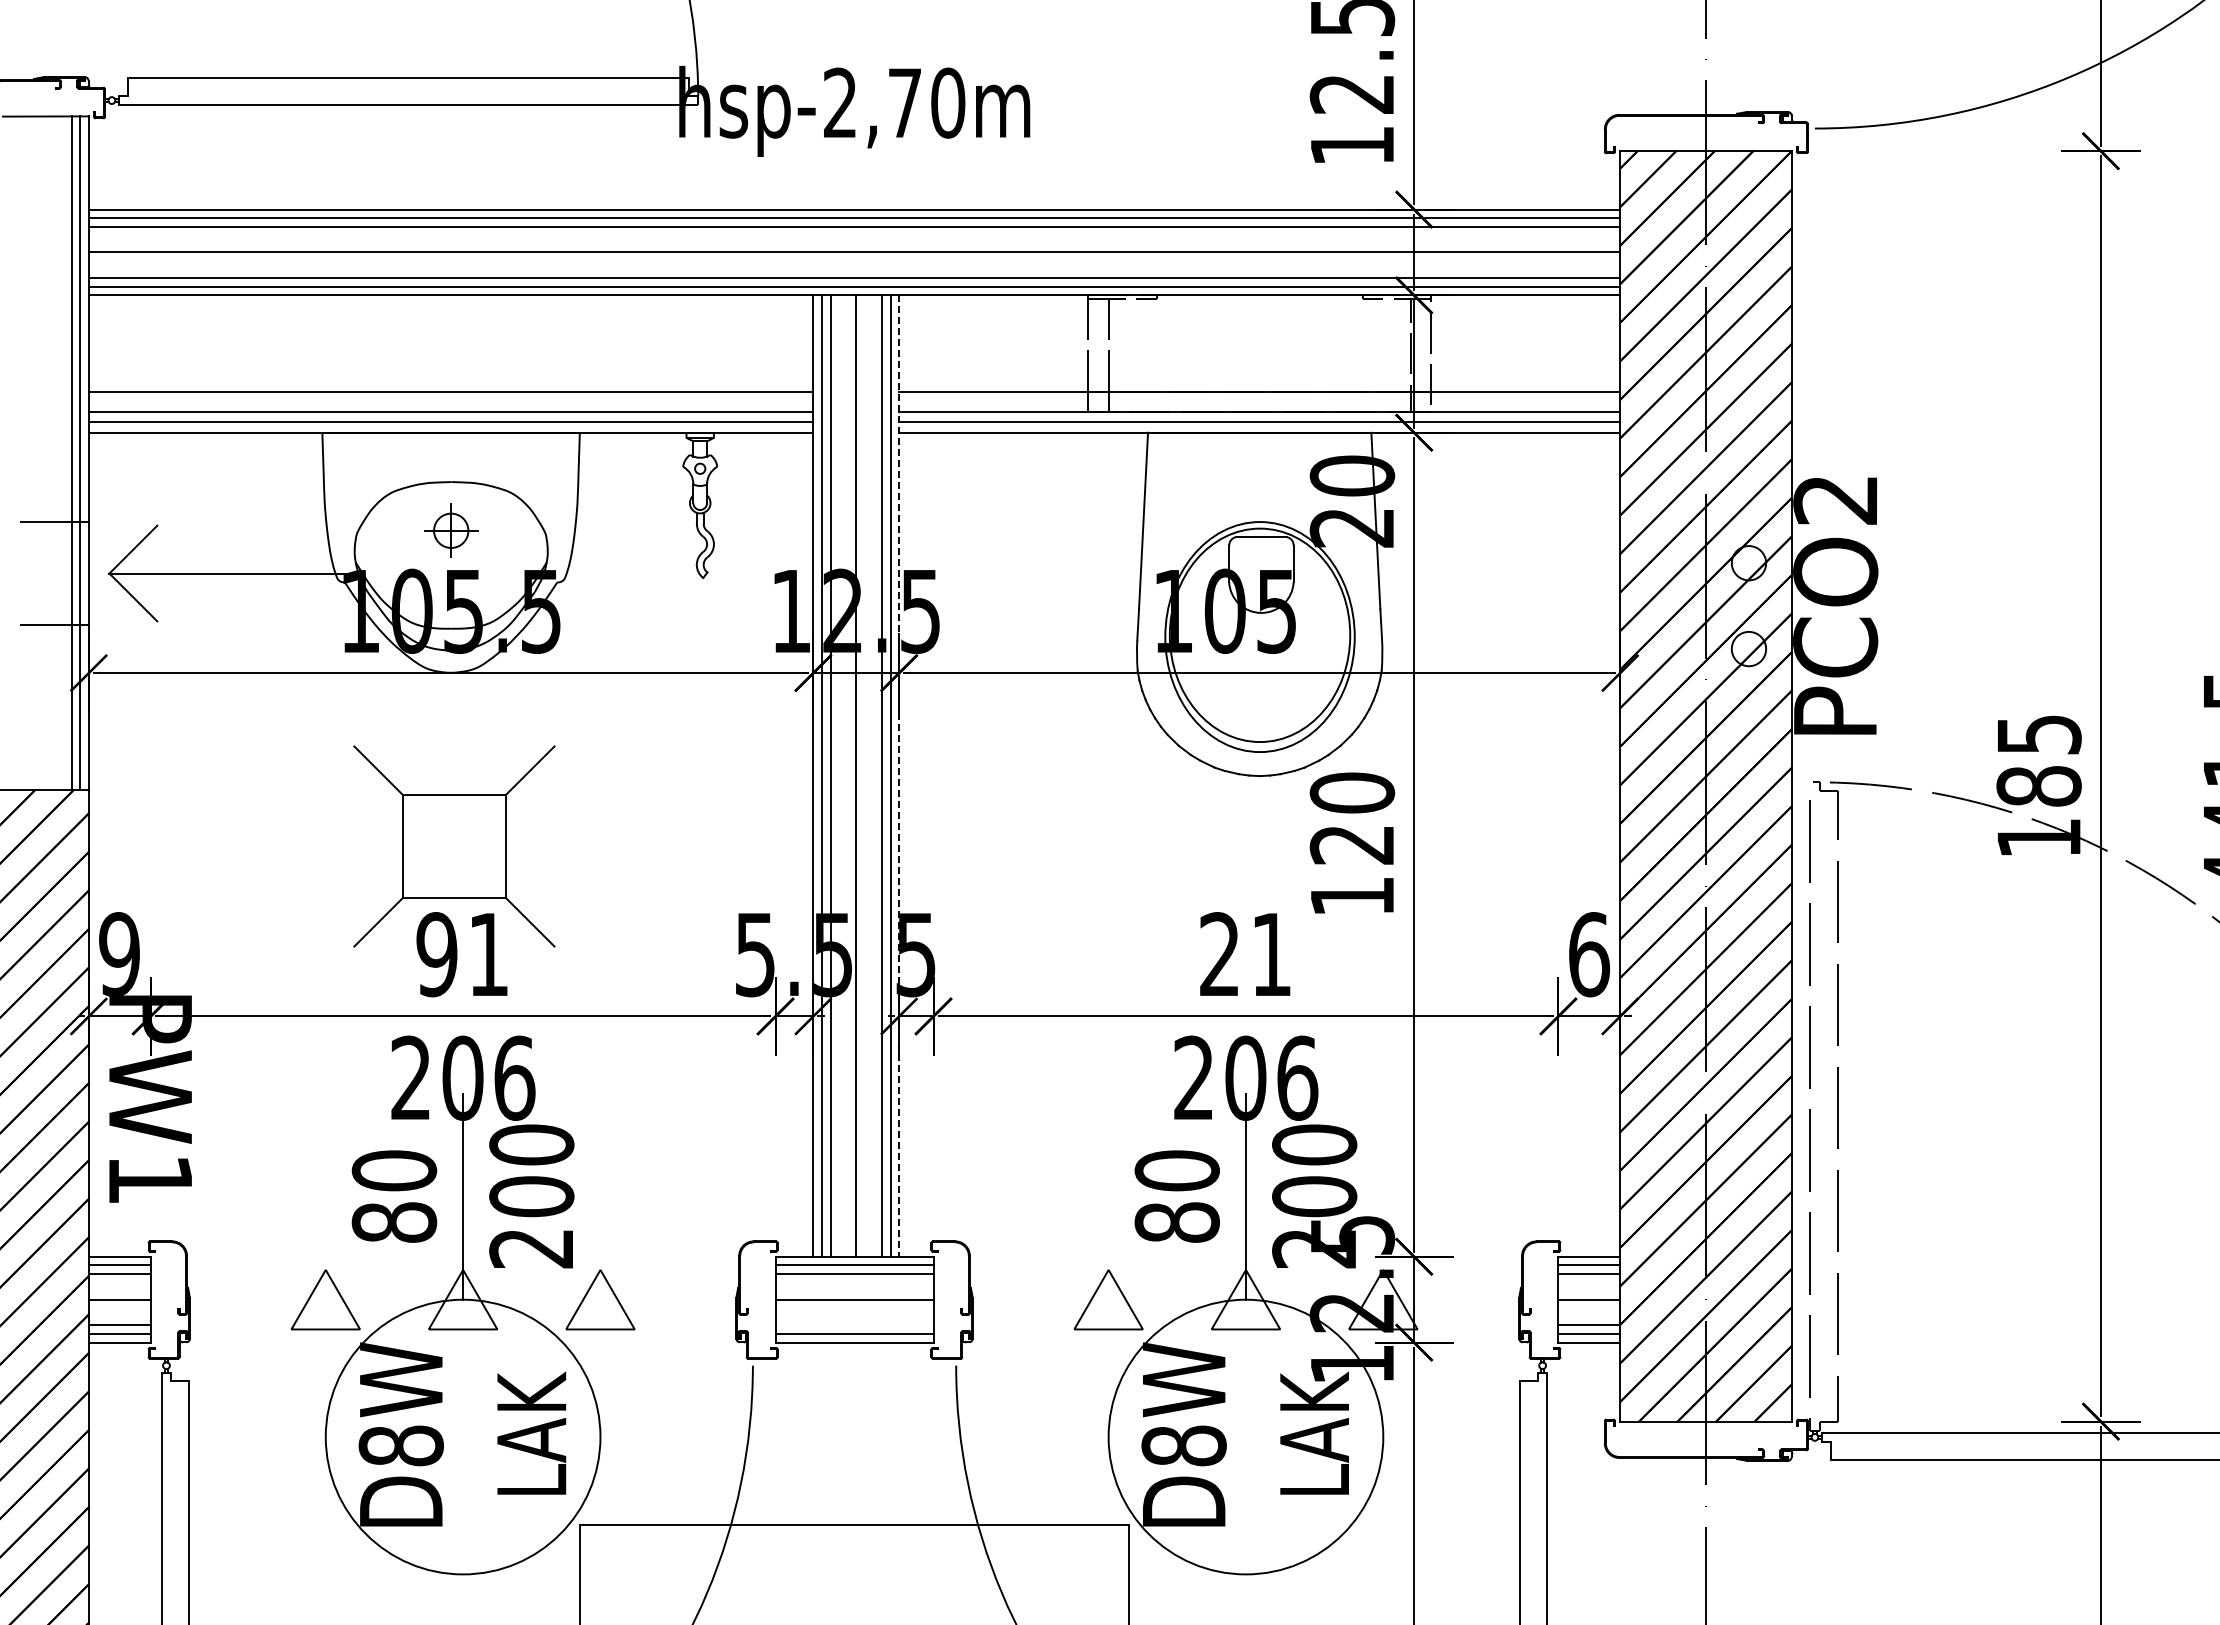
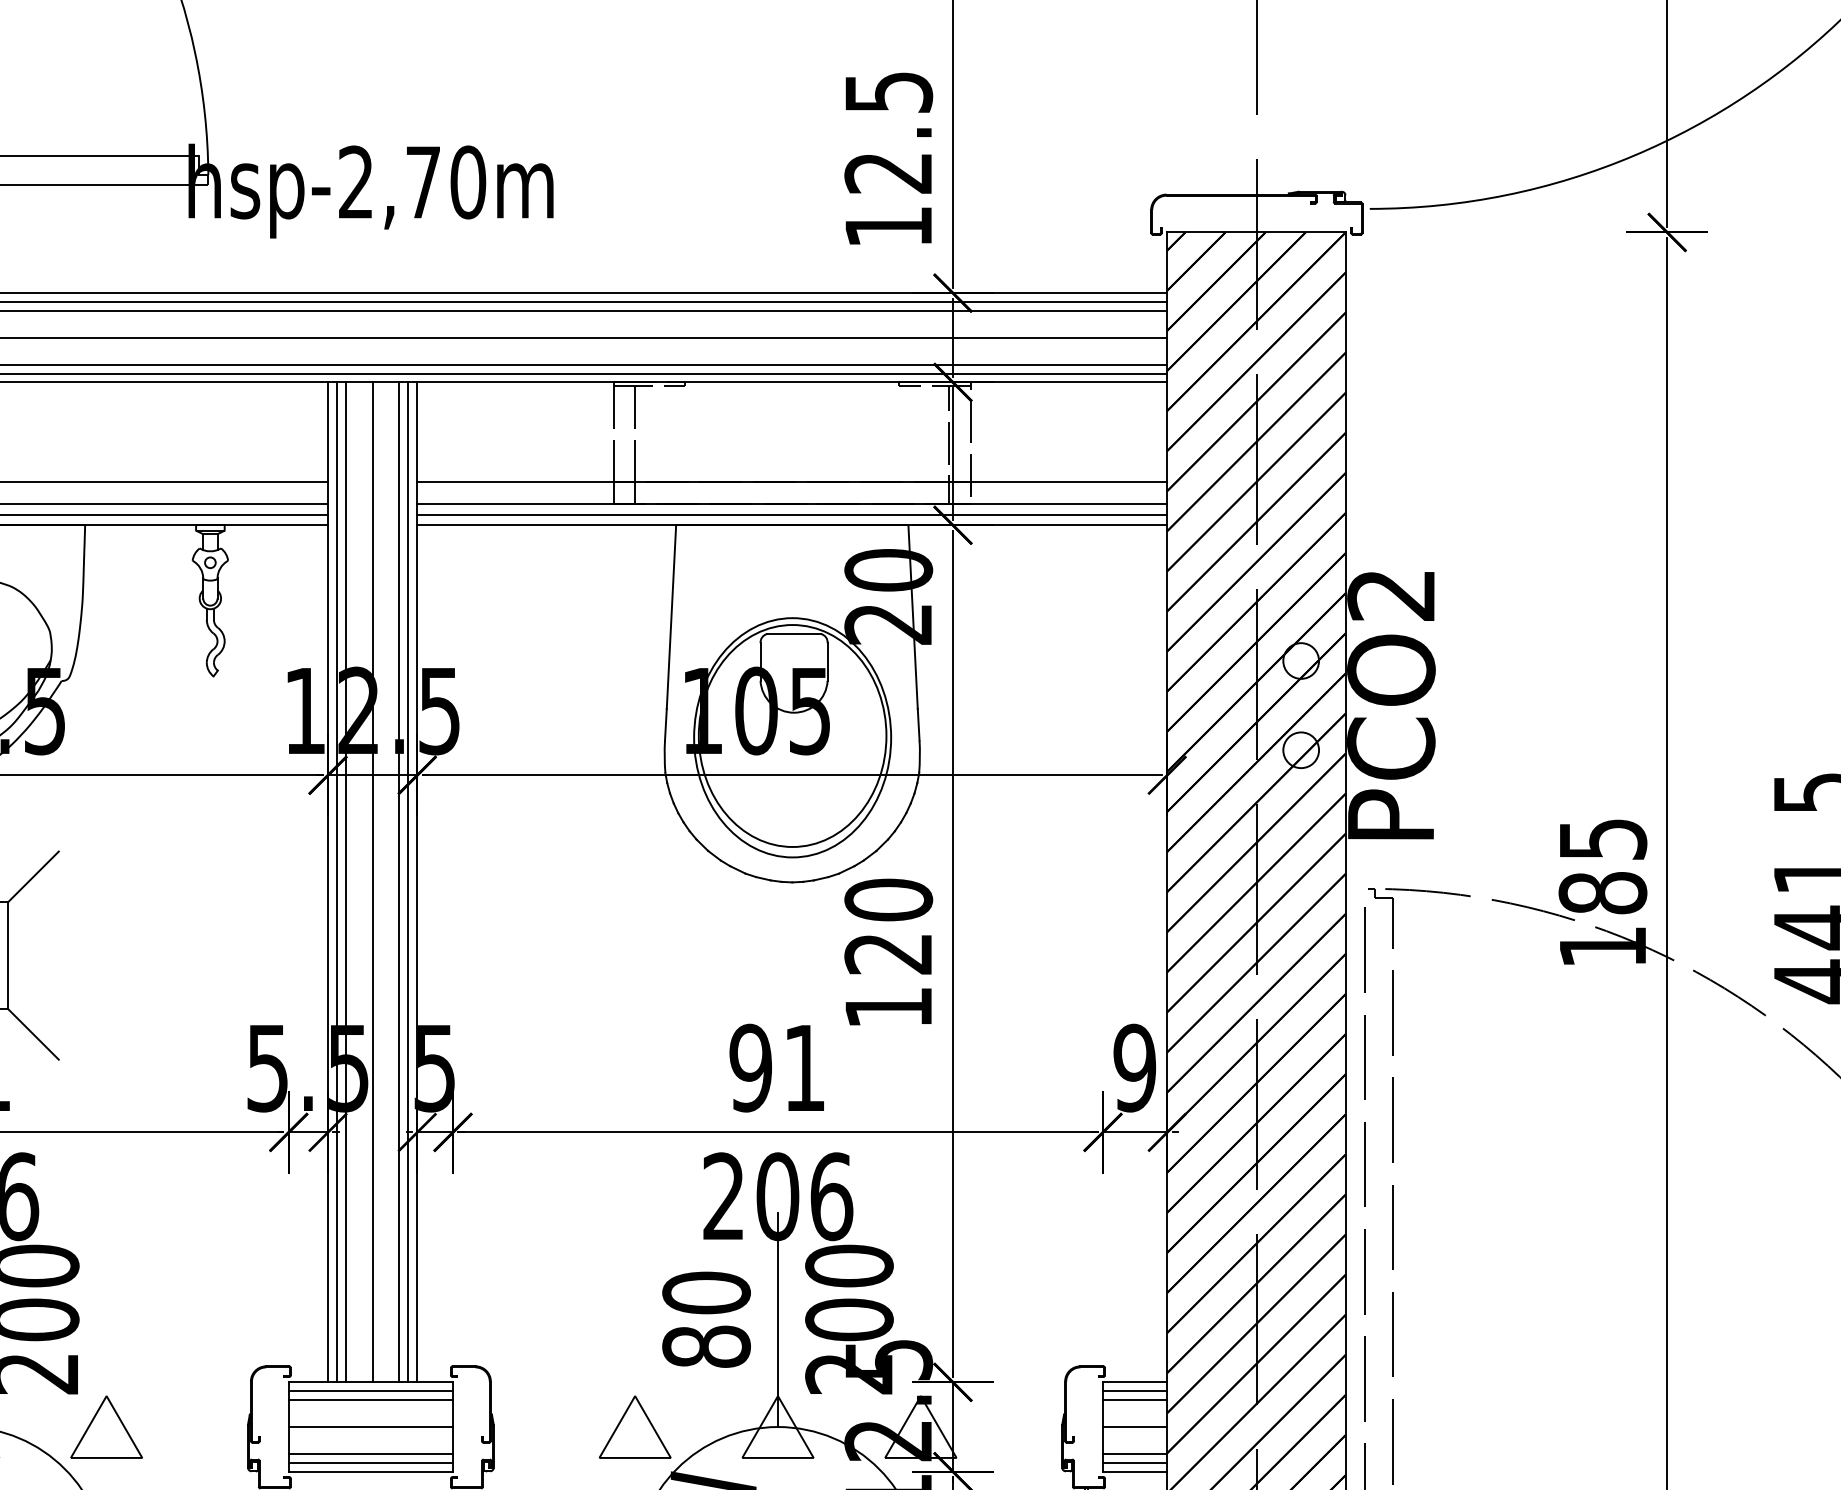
line: (899, 776) -> (417, 882), dashed -> solid
text: (1219, 954) -> (750, 1067), 21 -> 91
text: (1589, 954) -> (1135, 1067), 6 -> 9
line: (854, 1325) -> (370, 1453), added

